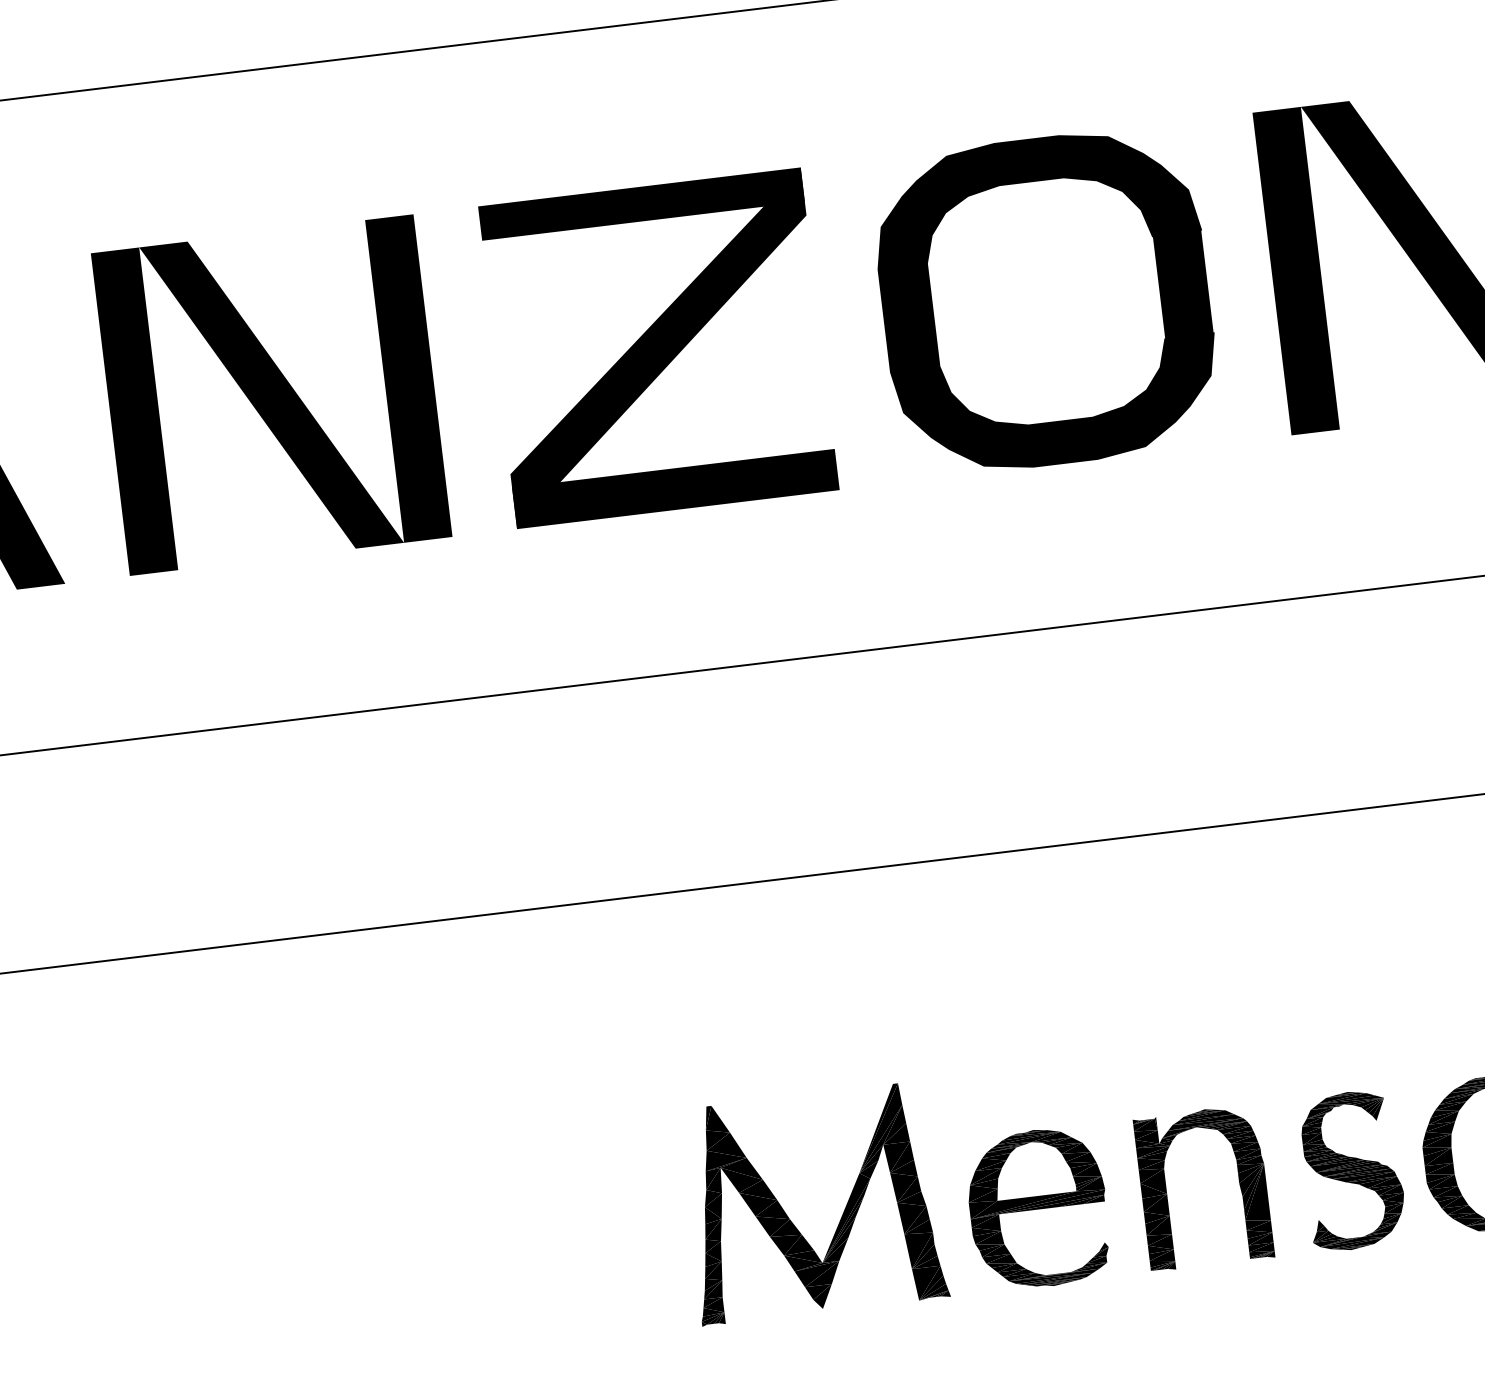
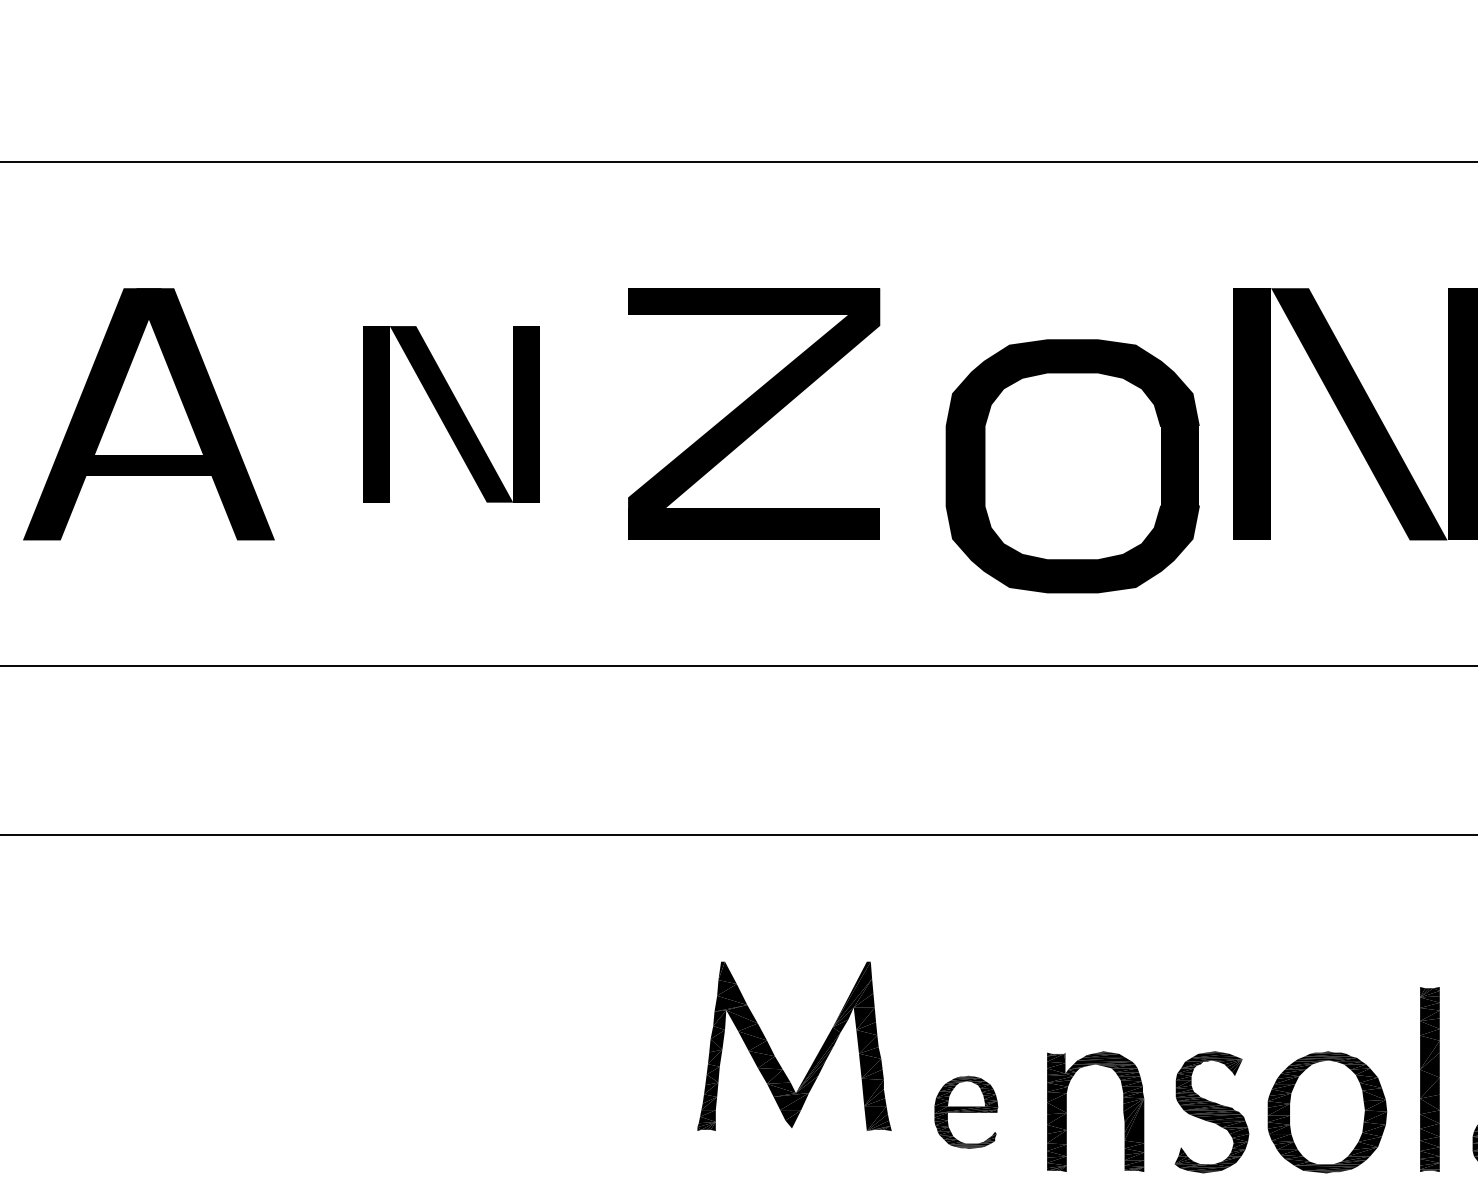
part: (1045, 301) -> (1072, 466), moved
part: (271, 395) -> (451, 414), size x0.7
part: (1038, 1208) -> (966, 1112), size x0.6
part: (792, 1221) -> (776, 1058), moved

